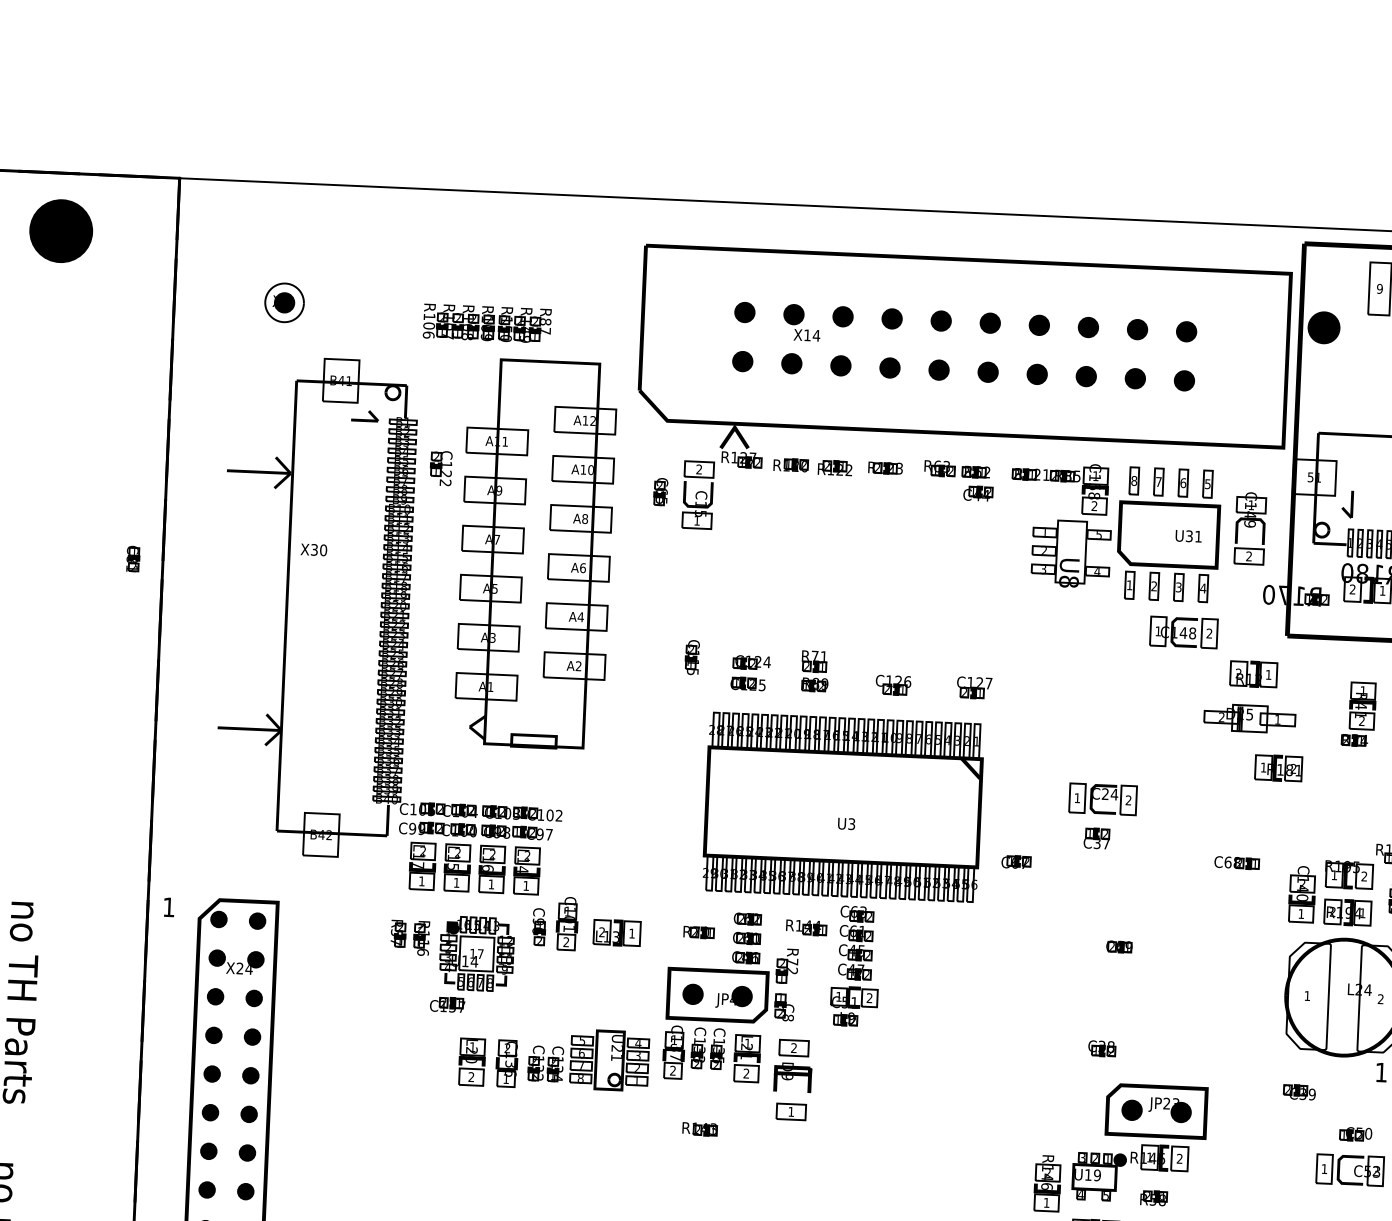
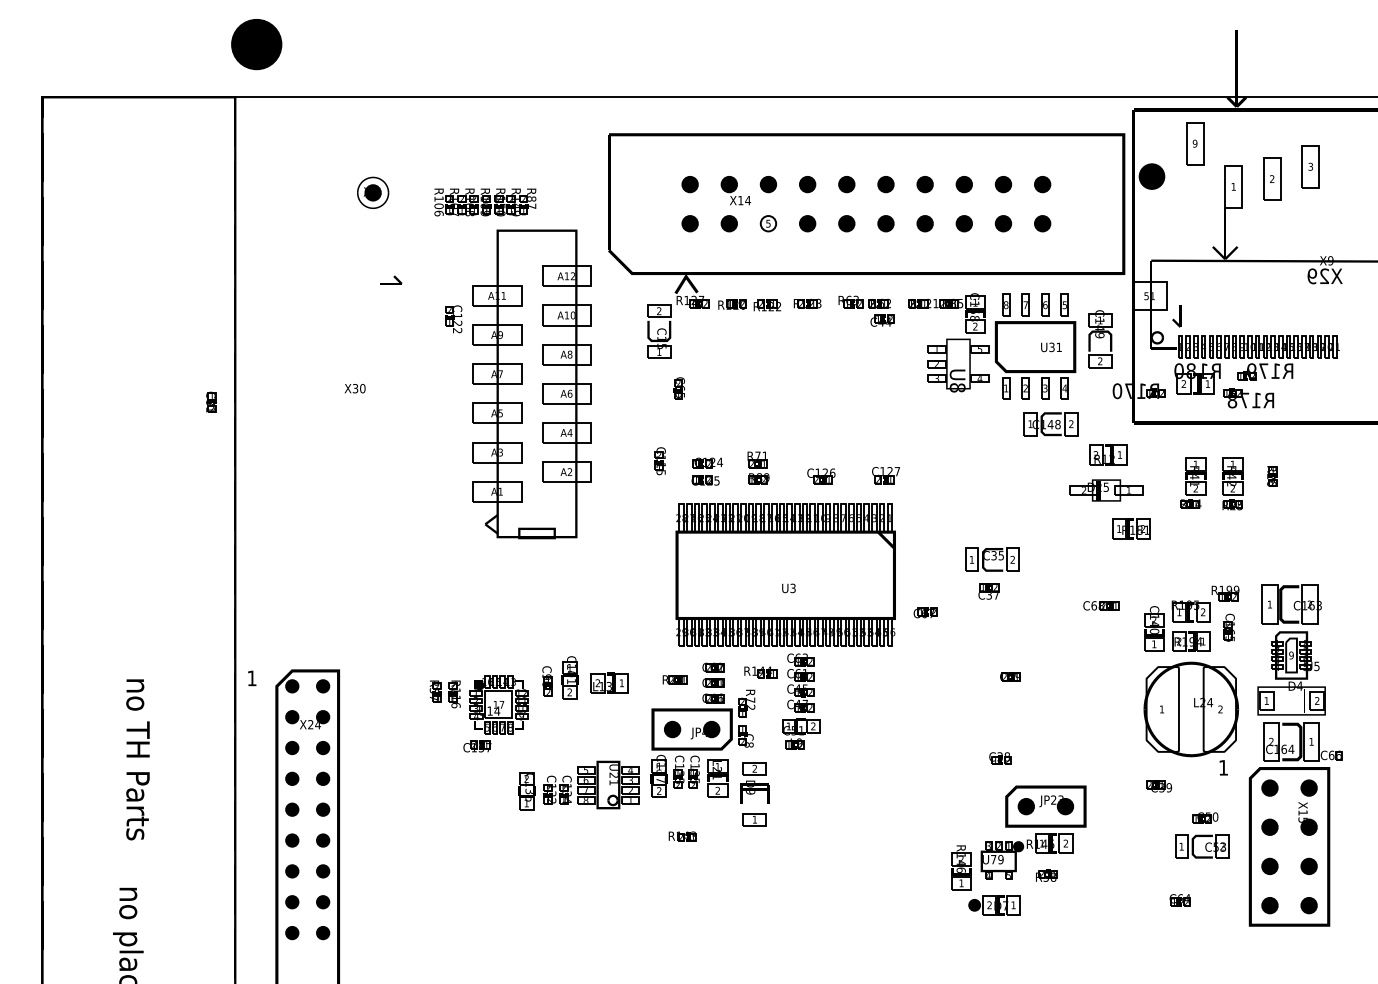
part: (60, 231) -> (256, 44), moved
part: (285, 302) -> (373, 192), moved
fill: (840, 365) -> (768, 223), removed
part: (659, 491) -> (678, 388), moved
part: (395, 624) -> (422, 445), removed
text: (1109, 794) -> (997, 555), C24 -> C35
part: (471, 1062) -> (498, 791), removed
text: (1088, 1174) -> (993, 859), U19 -> U79

